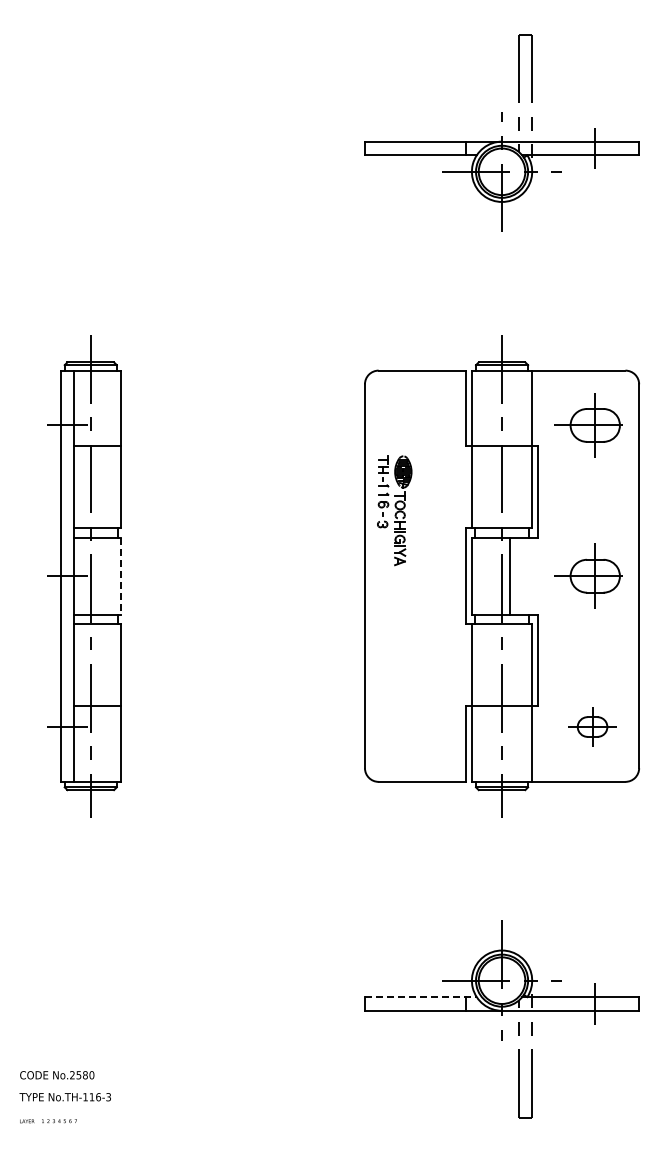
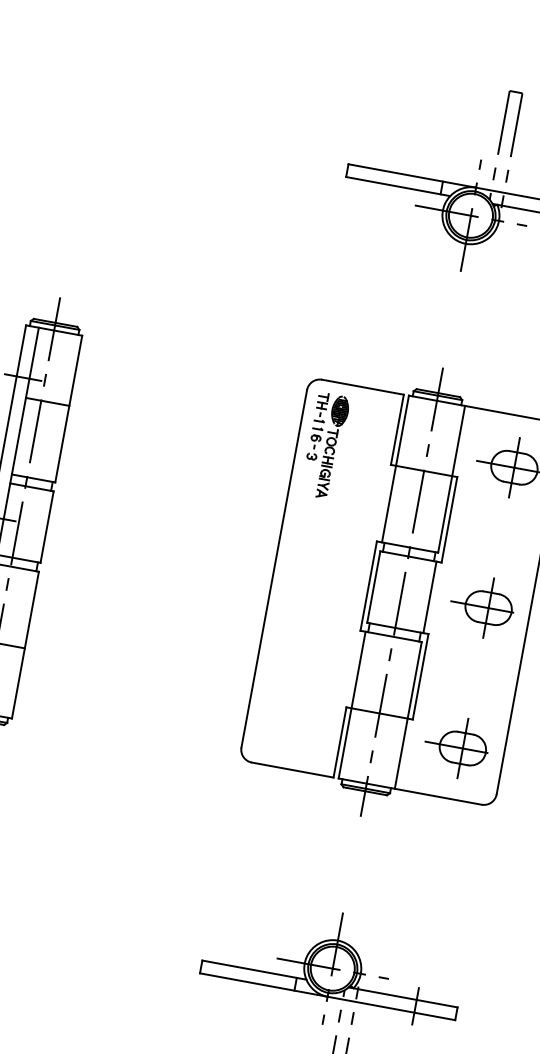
part: (394, 510) -> (325, 445), moved
line: (510, 575) -> (430, 596), moved
line: (120, 576) -> (46, 527), dashed -> solid
part: (588, 726) -> (456, 746), size x1.67
line: (420, 997) -> (253, 970), dashed -> solid

